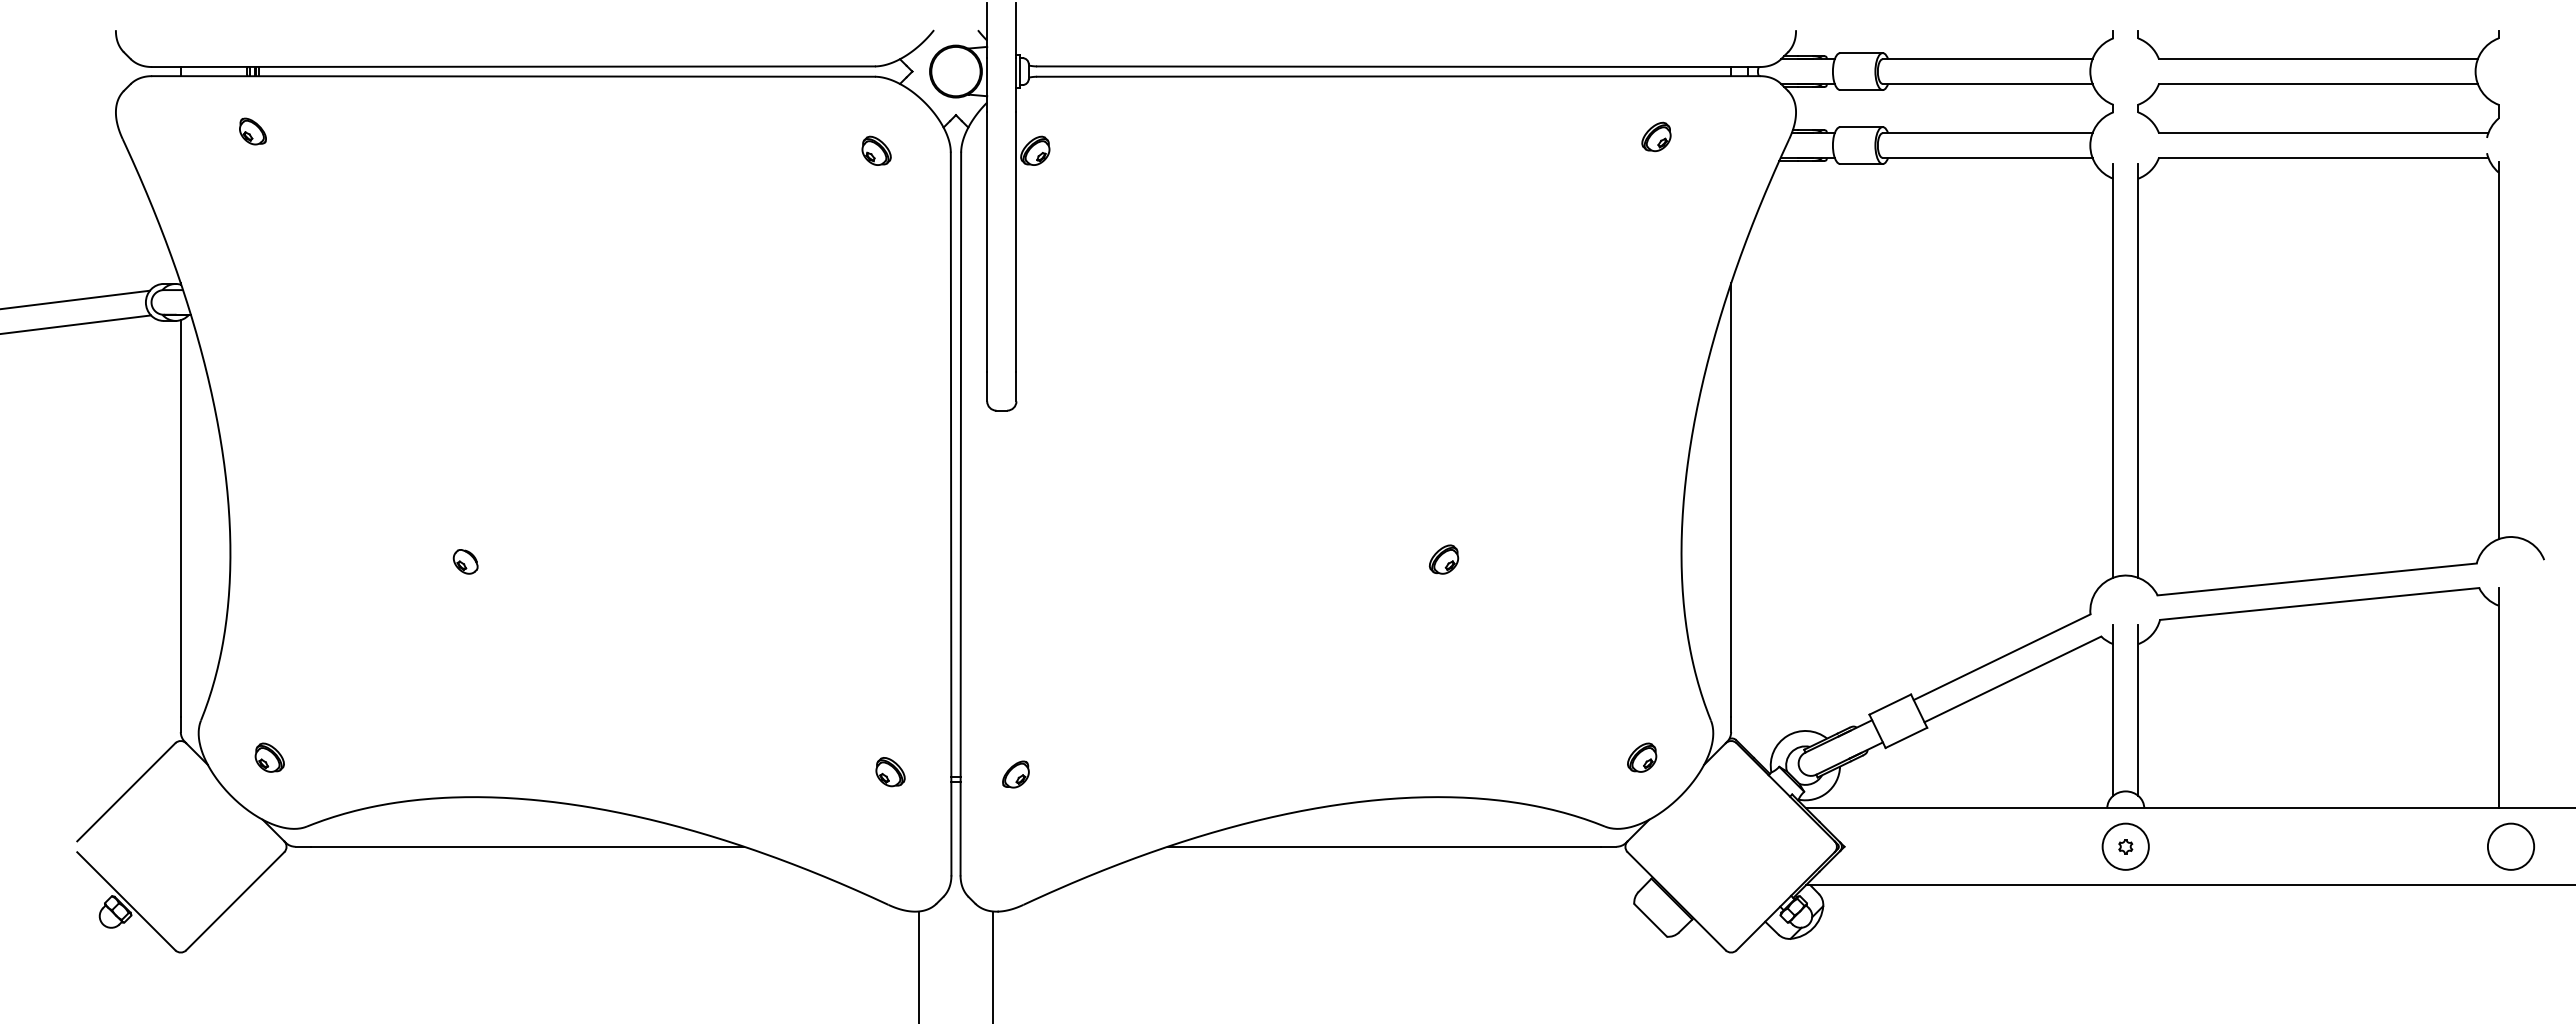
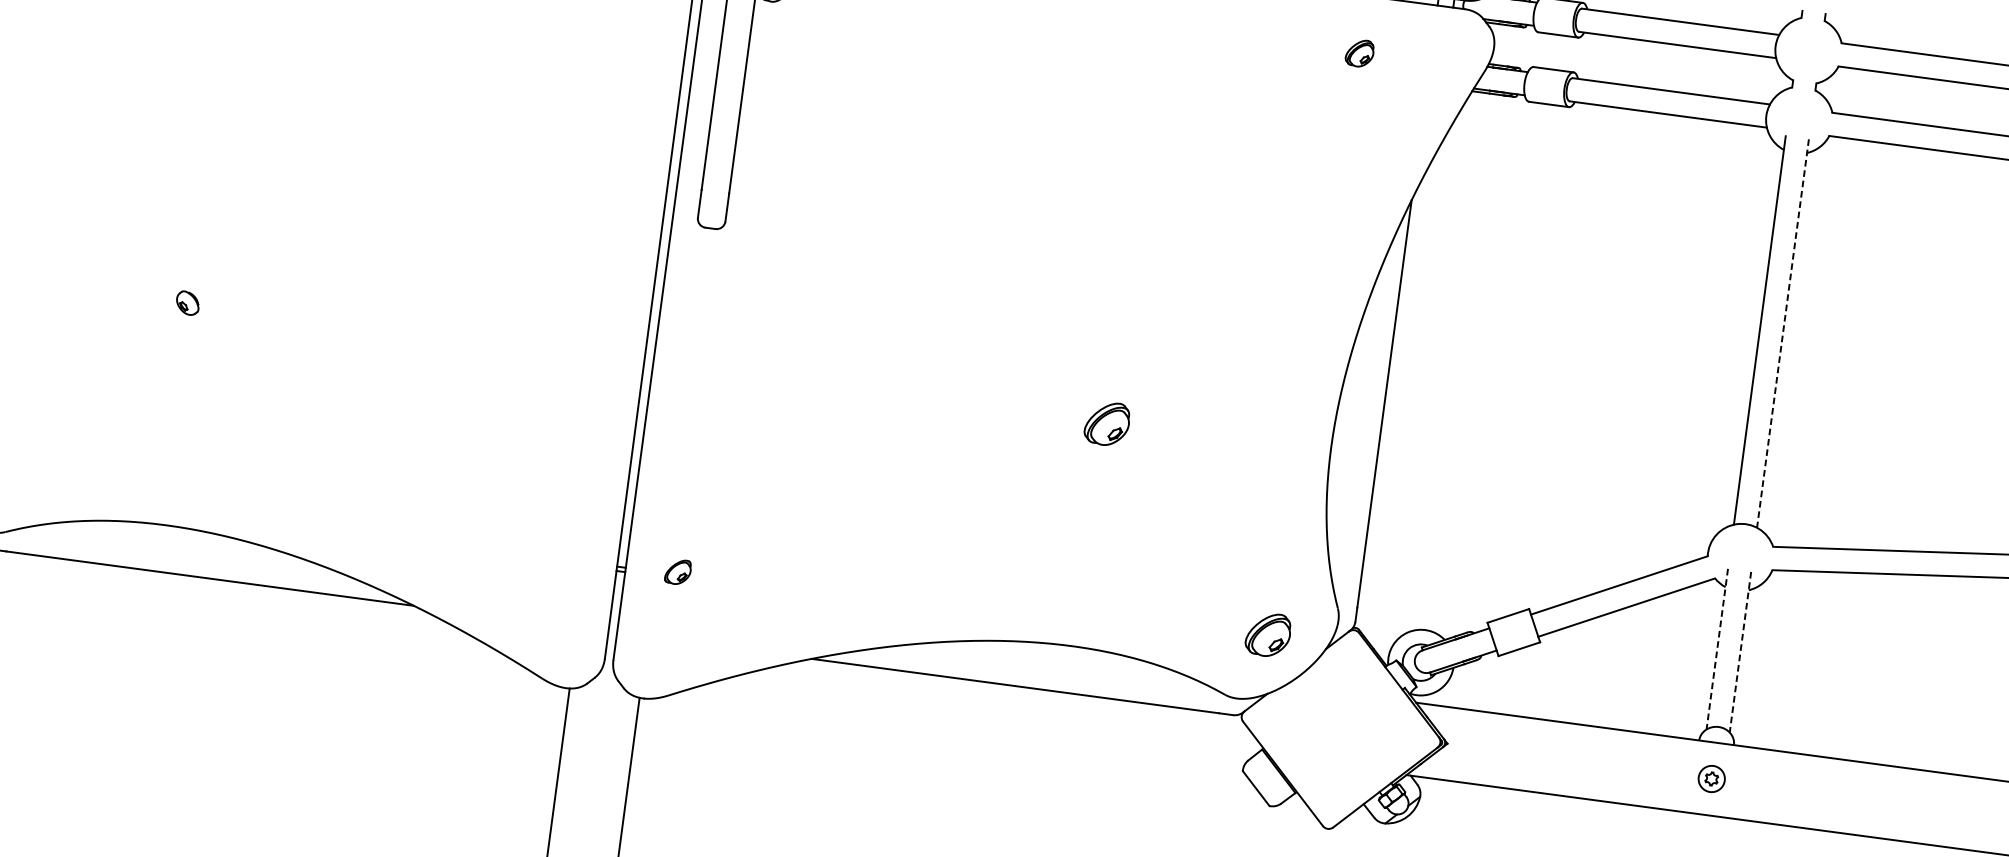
line: (2138, 370) -> (1783, 333), solid -> dashed
part: (1443, 559) -> (1106, 423), size x1.6
line: (2113, 710) -> (1717, 649), solid -> dashed
line: (2138, 710) -> (1740, 652), solid -> dashed
part: (1642, 757) -> (1268, 634), size x1.6
part: (890, 772) -> (560, 554), removed
circle: (2125, 846) -> (1711, 778), size x0.6

